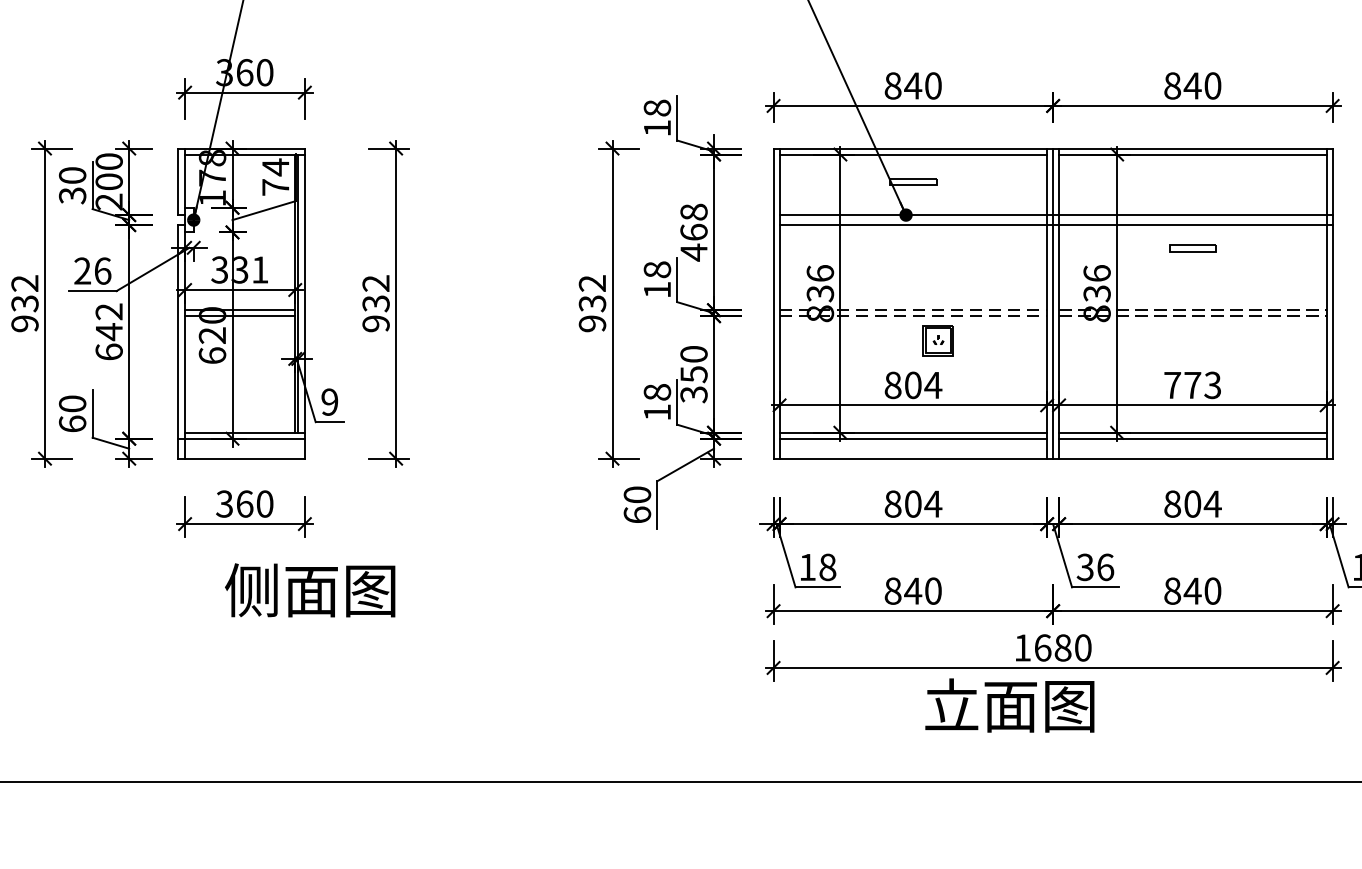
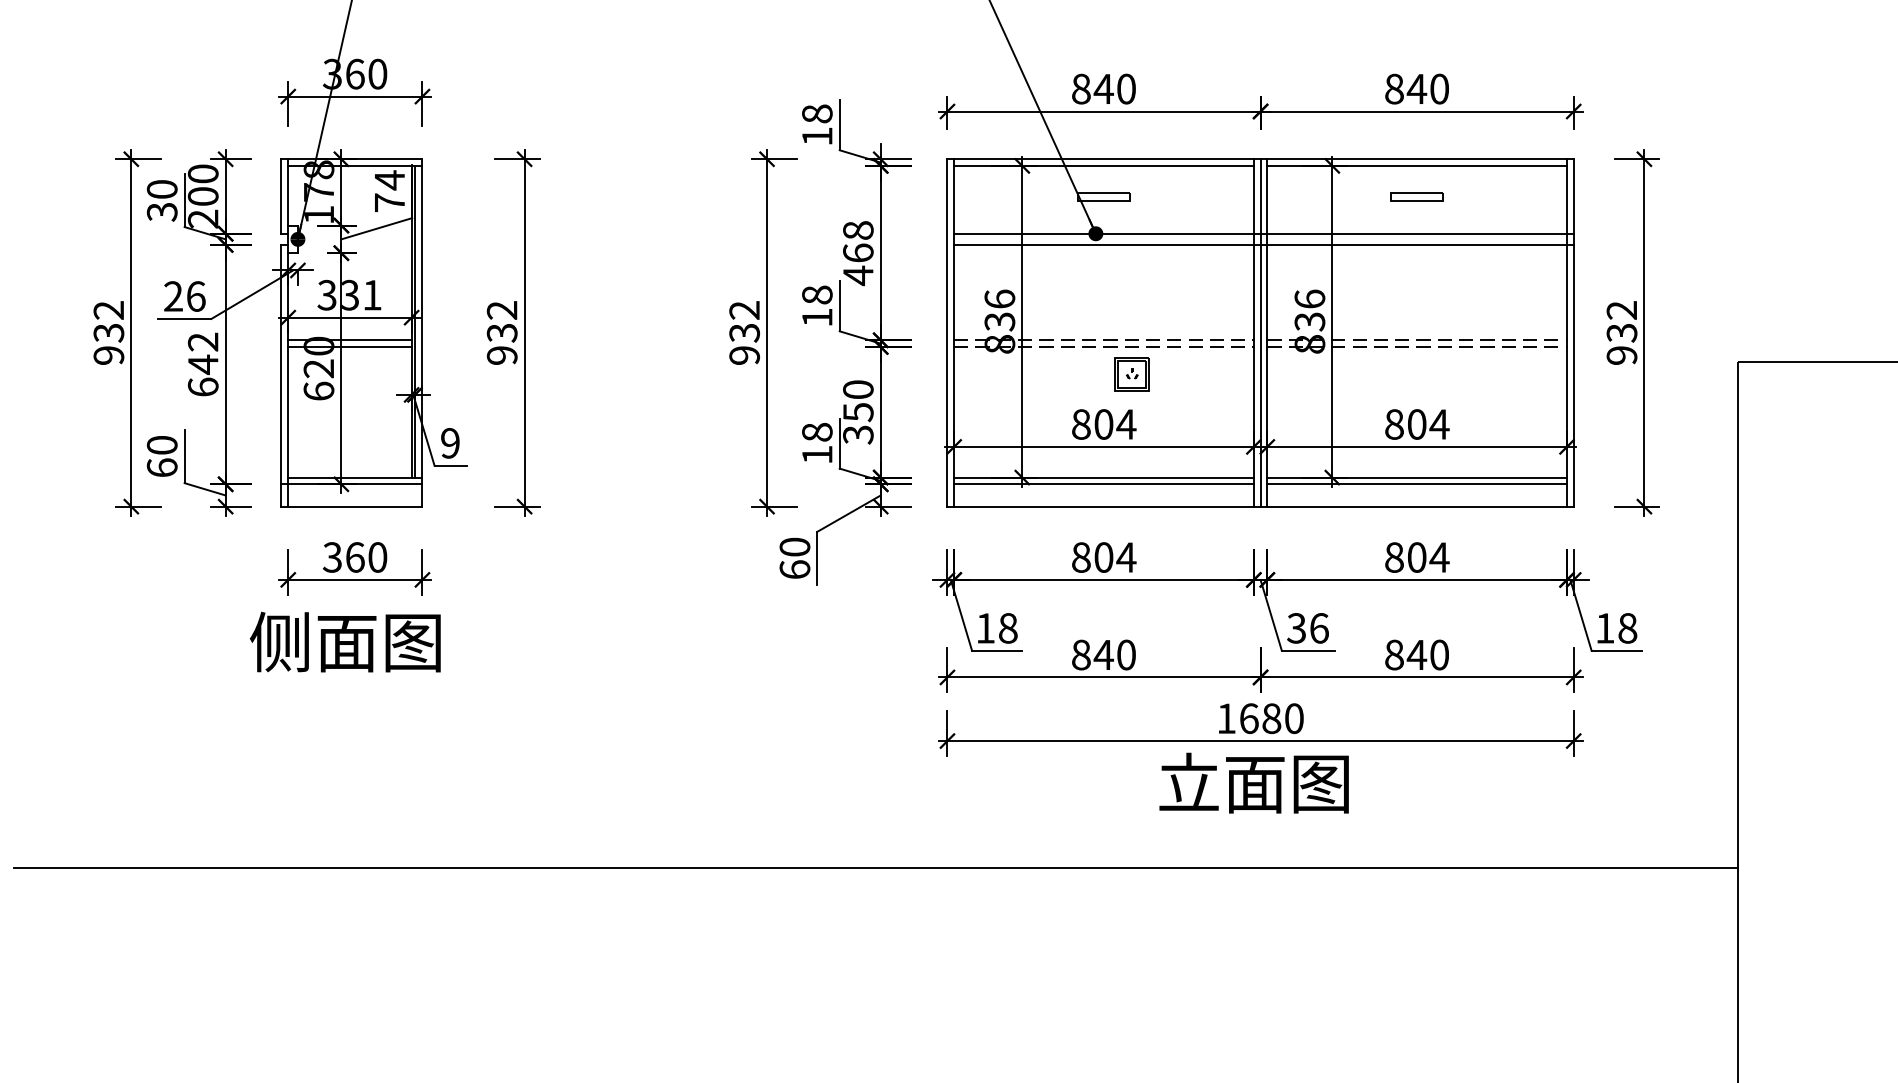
part: (1192, 247) -> (1416, 196), moved
text: (1193, 385) -> (1417, 424), 773 -> 804
text: (309, 589) -> (344, 641), moved
text: (1009, 704) -> (1253, 782), moved

